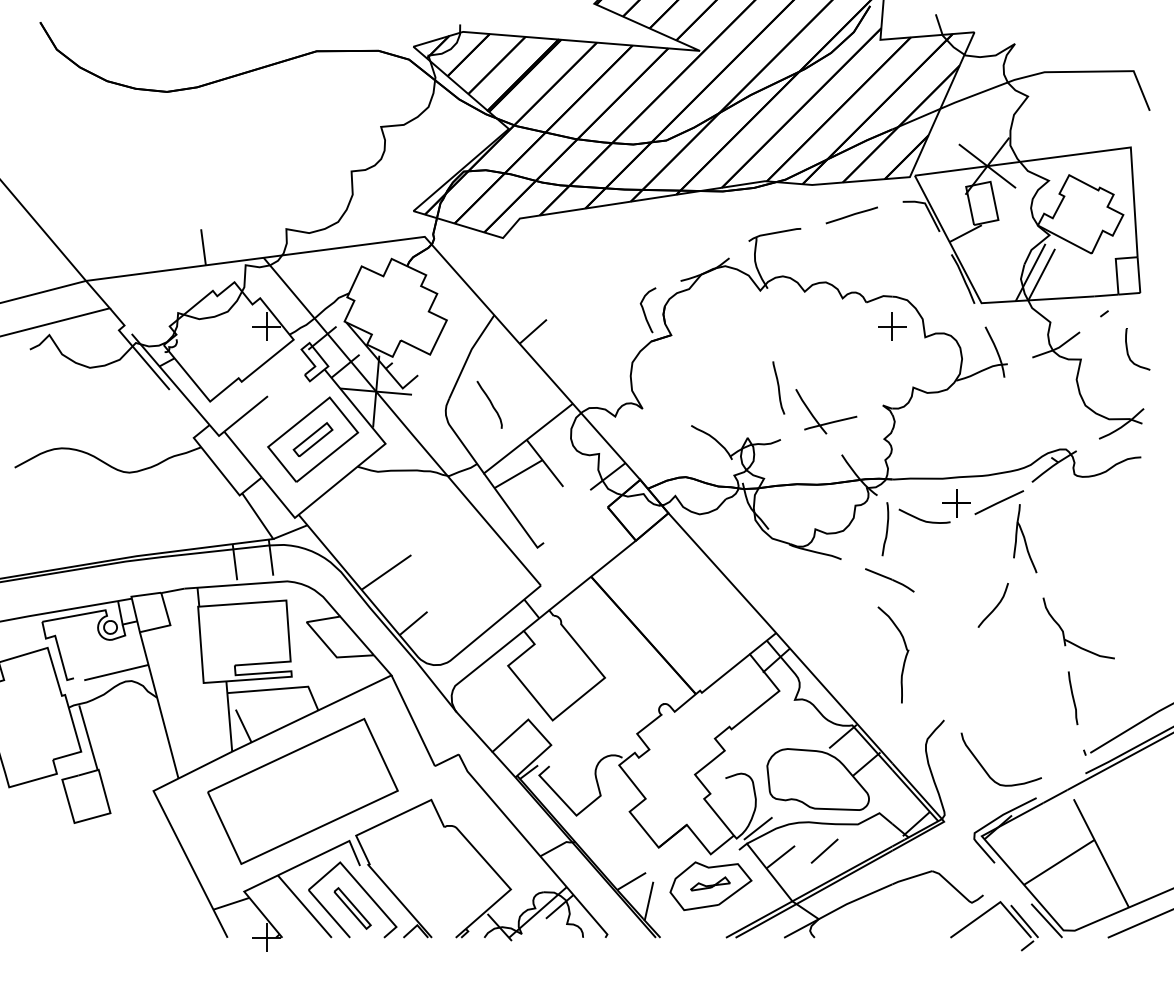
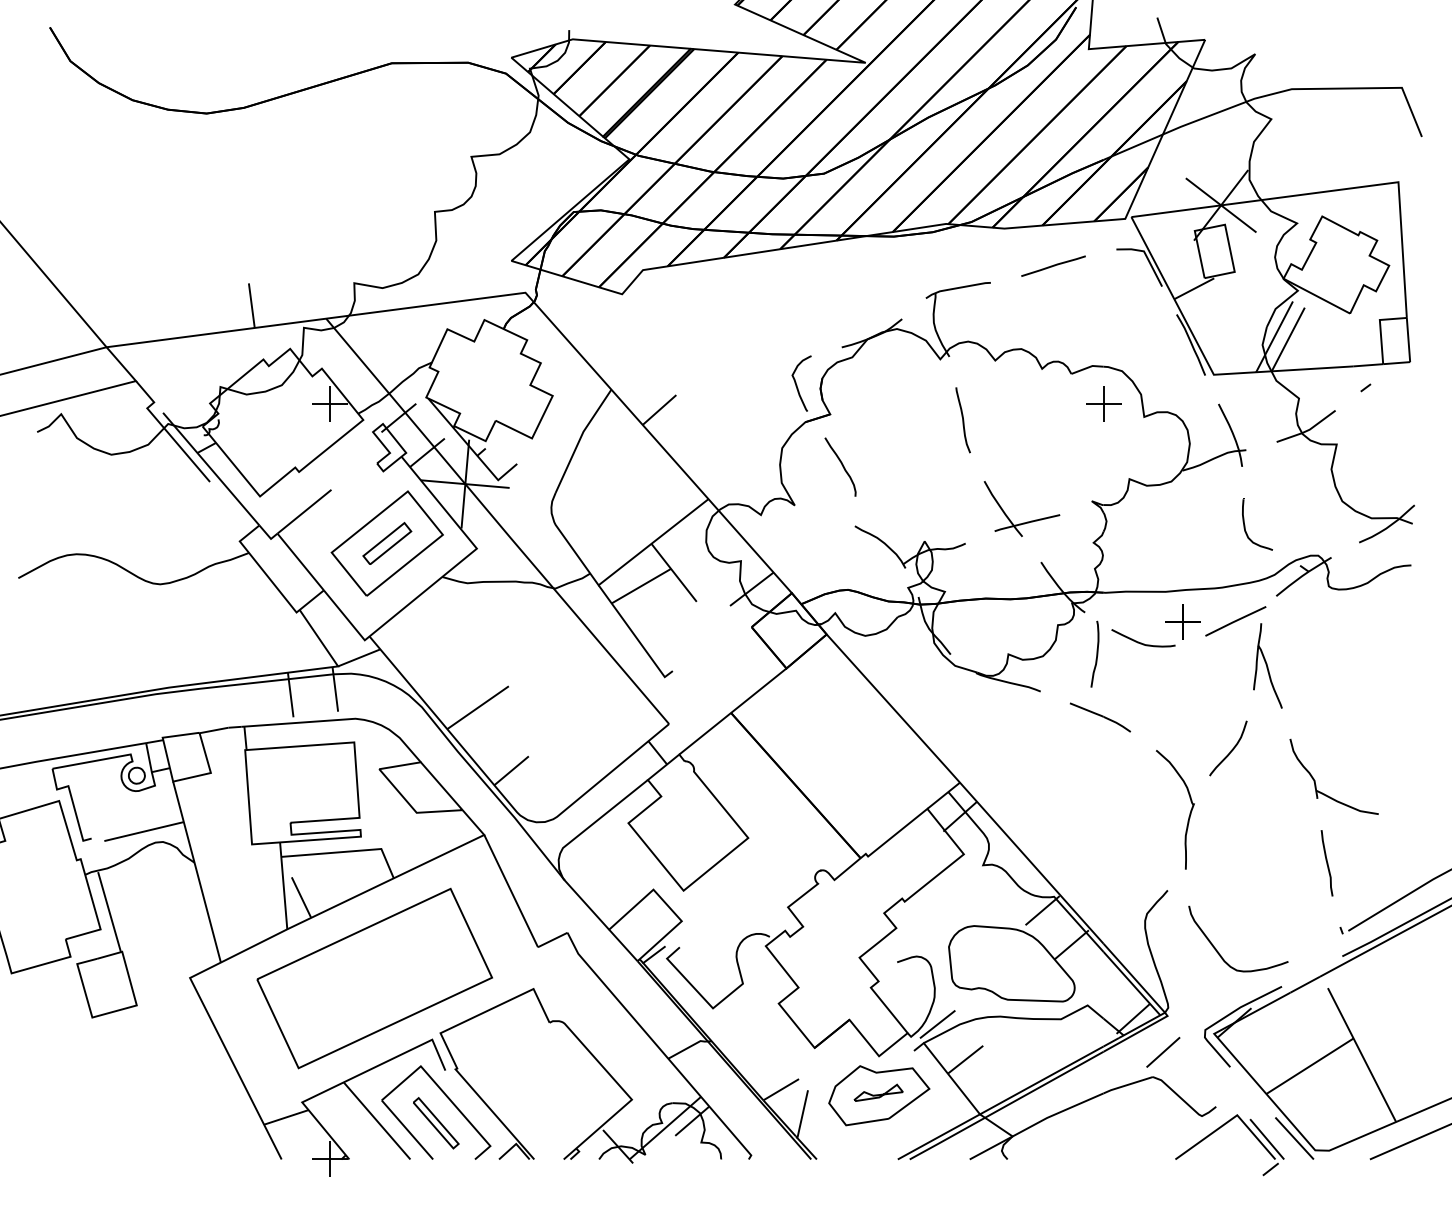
part: (1128, 350) -> (1245, 526), moved
curve: (778, 387) -> (962, 419), moved
curve: (490, 403) -> (841, 465), moved
part: (904, 658) -> (1189, 814), moved
line: (824, 850) -> (1163, 1051), moved

